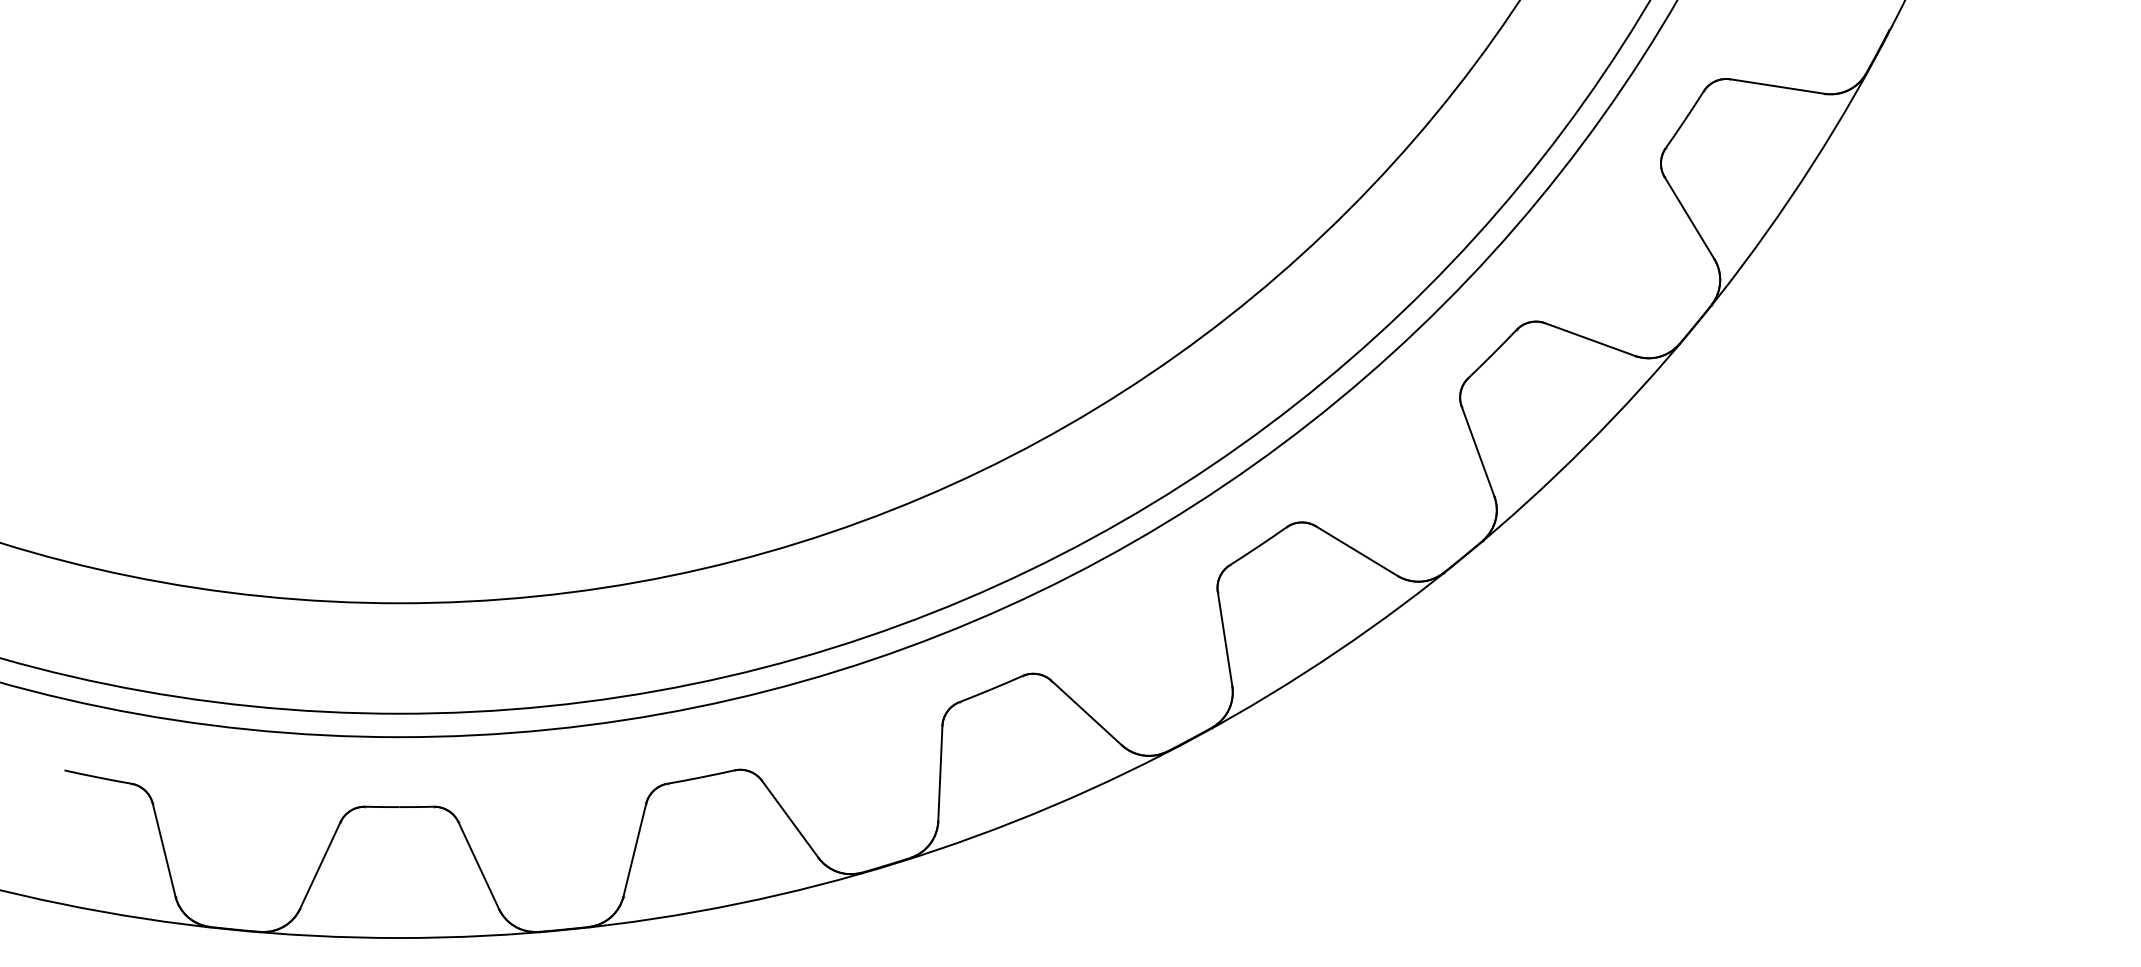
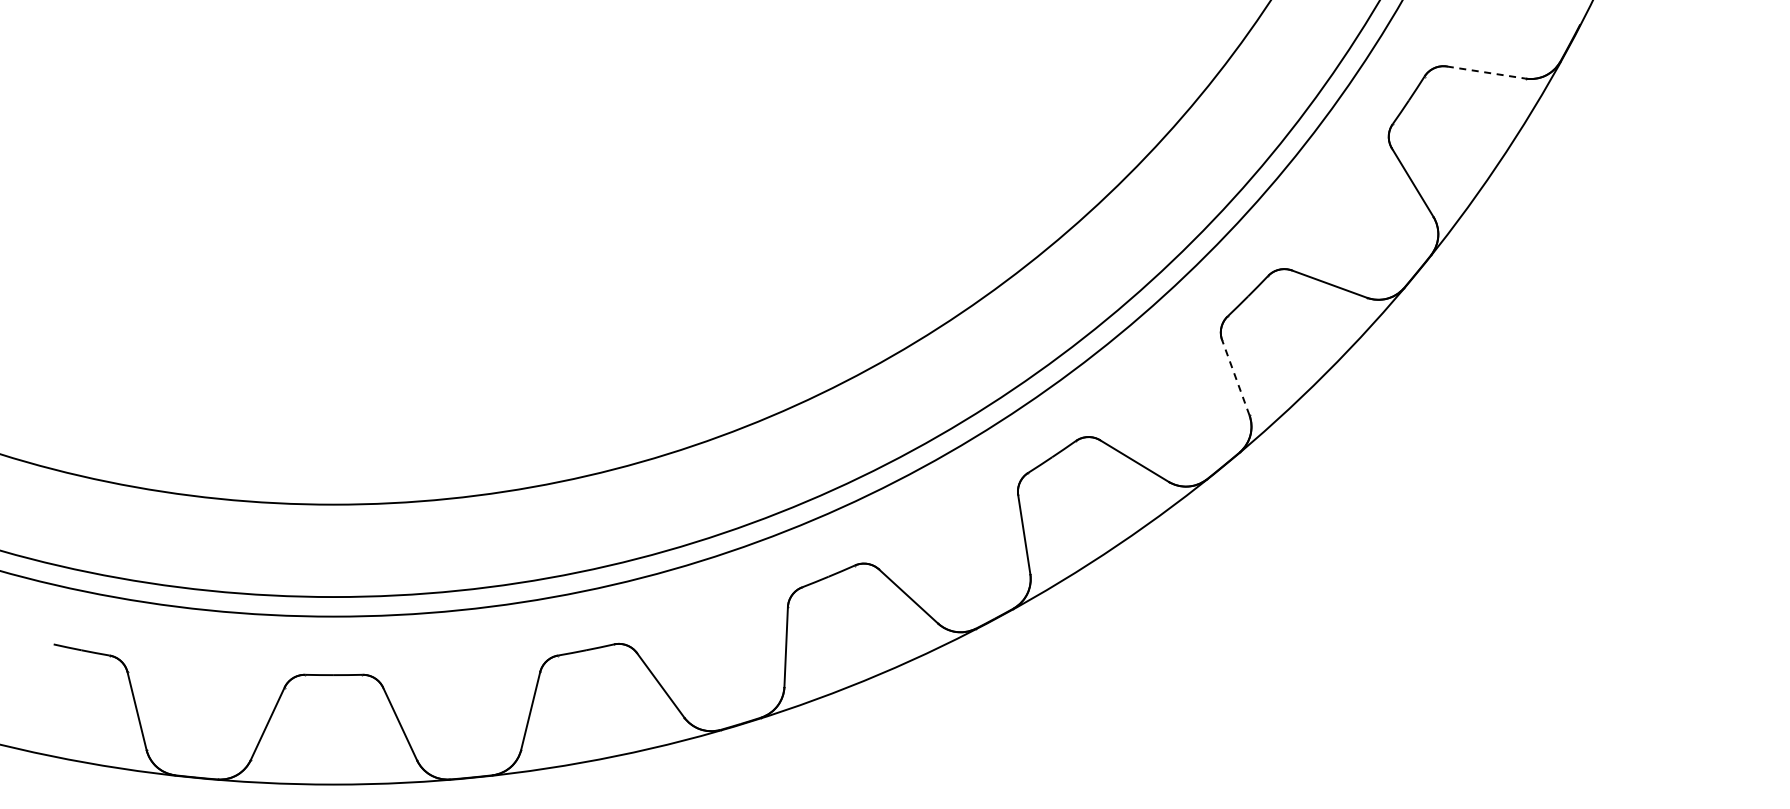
line: (1777, 86) -> (1486, 72), solid -> dashed
line: (1477, 451) -> (1235, 377), solid -> dashed

